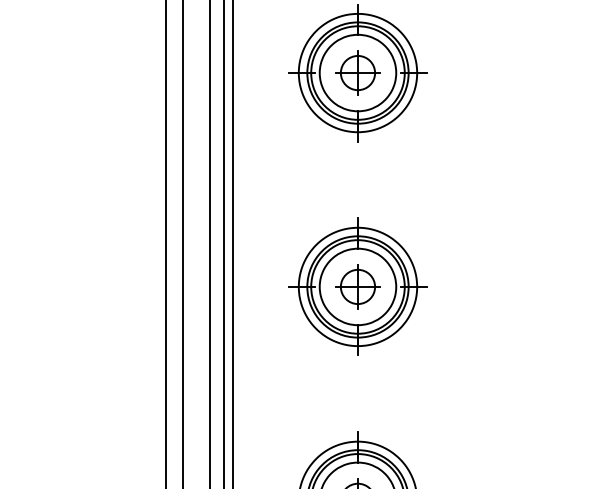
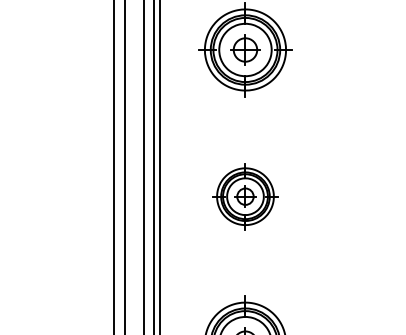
part: (358, 286) -> (245, 196), size x0.7

